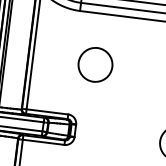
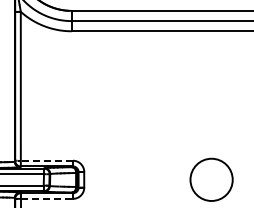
circle: (95, 64) -> (98, 95), removed
line: (47, 111) -> (46, 160), solid -> dashed
line: (44, 142) -> (47, 198), solid -> dashed

